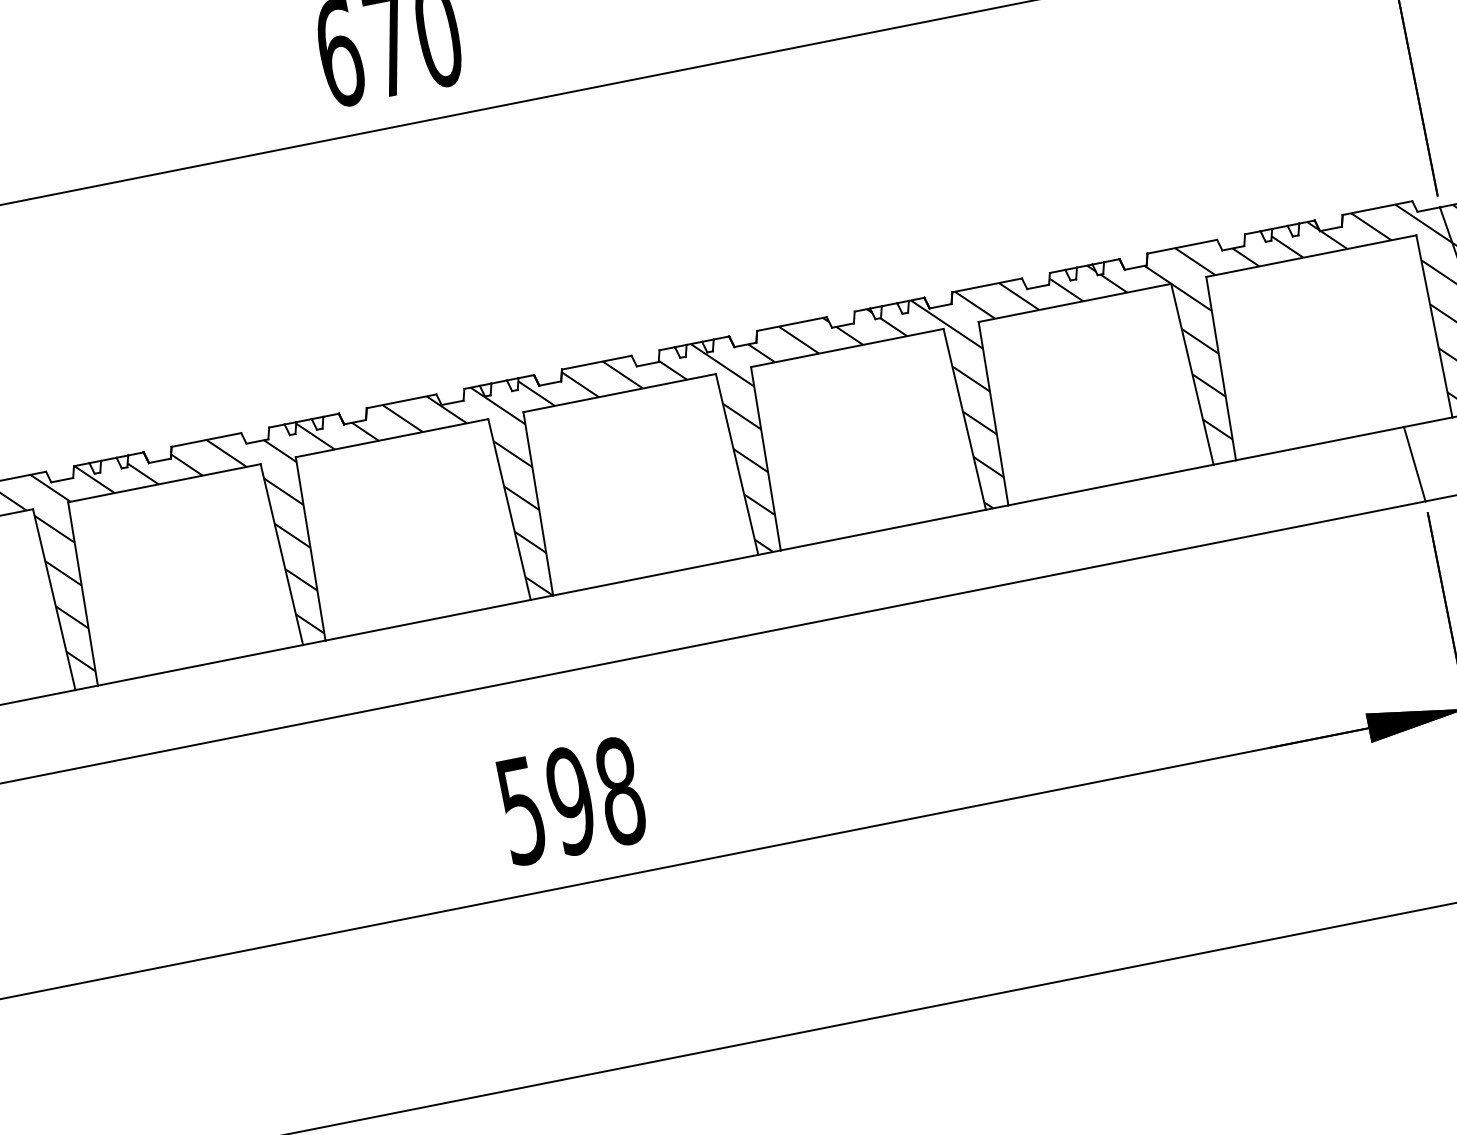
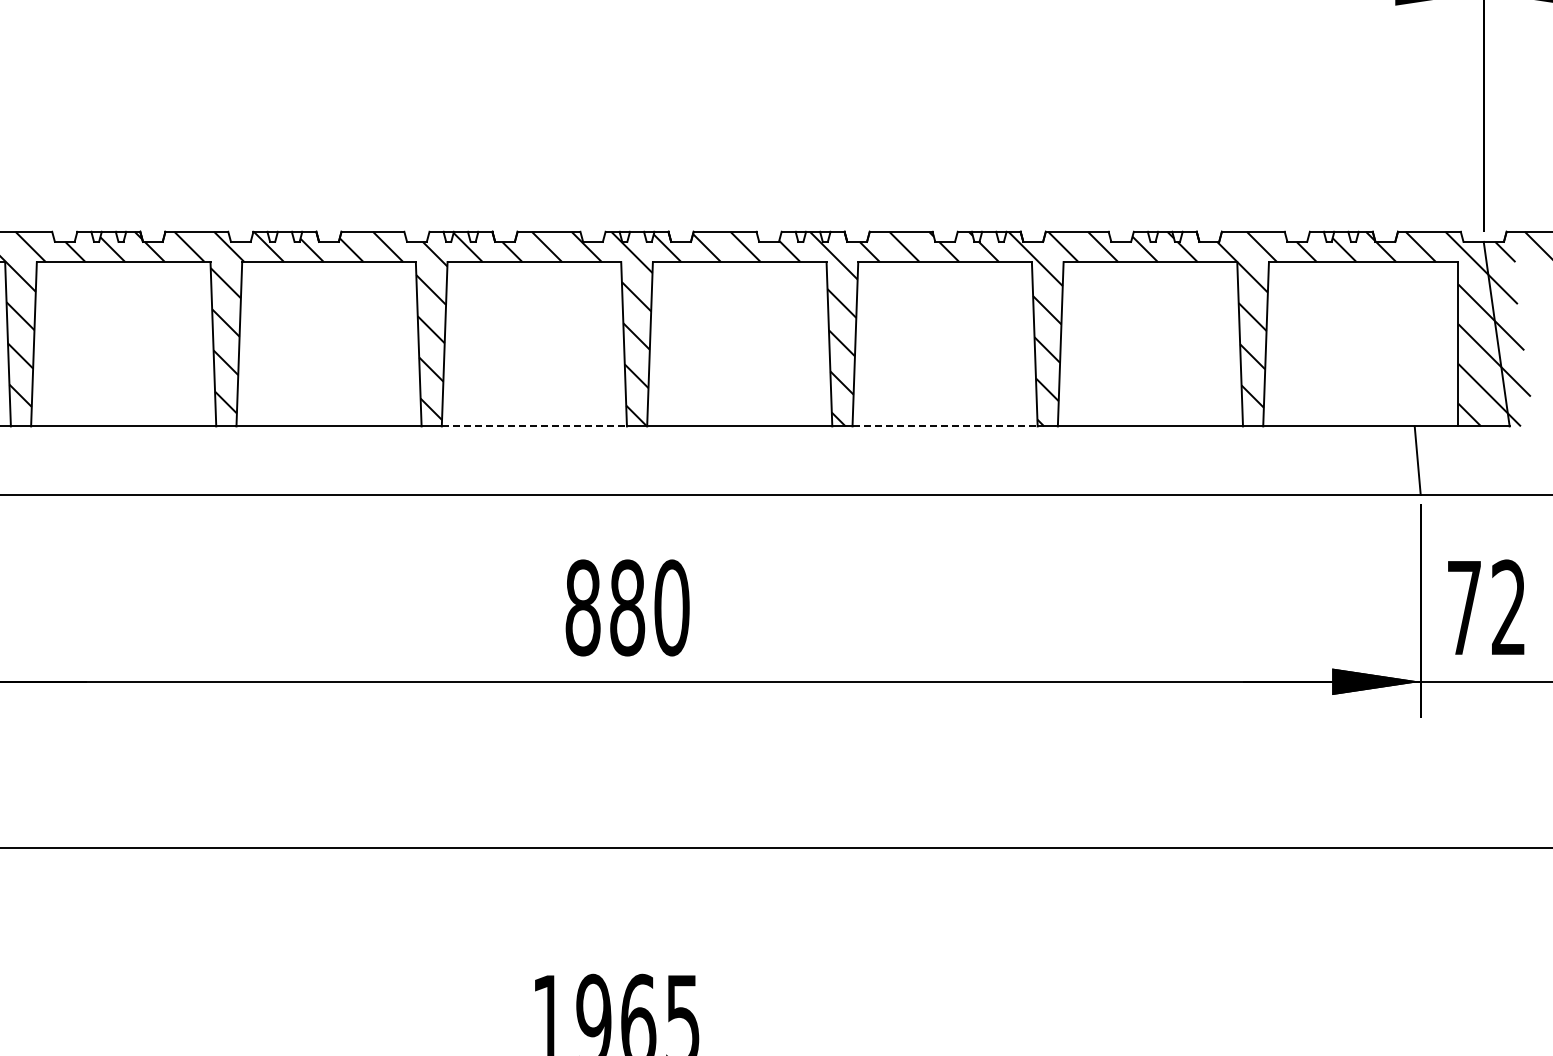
line: (883, 530) -> (945, 426), solid -> dashed
line: (428, 620) -> (534, 426), solid -> dashed
text: (571, 800) -> (627, 607), 598 -> 880

